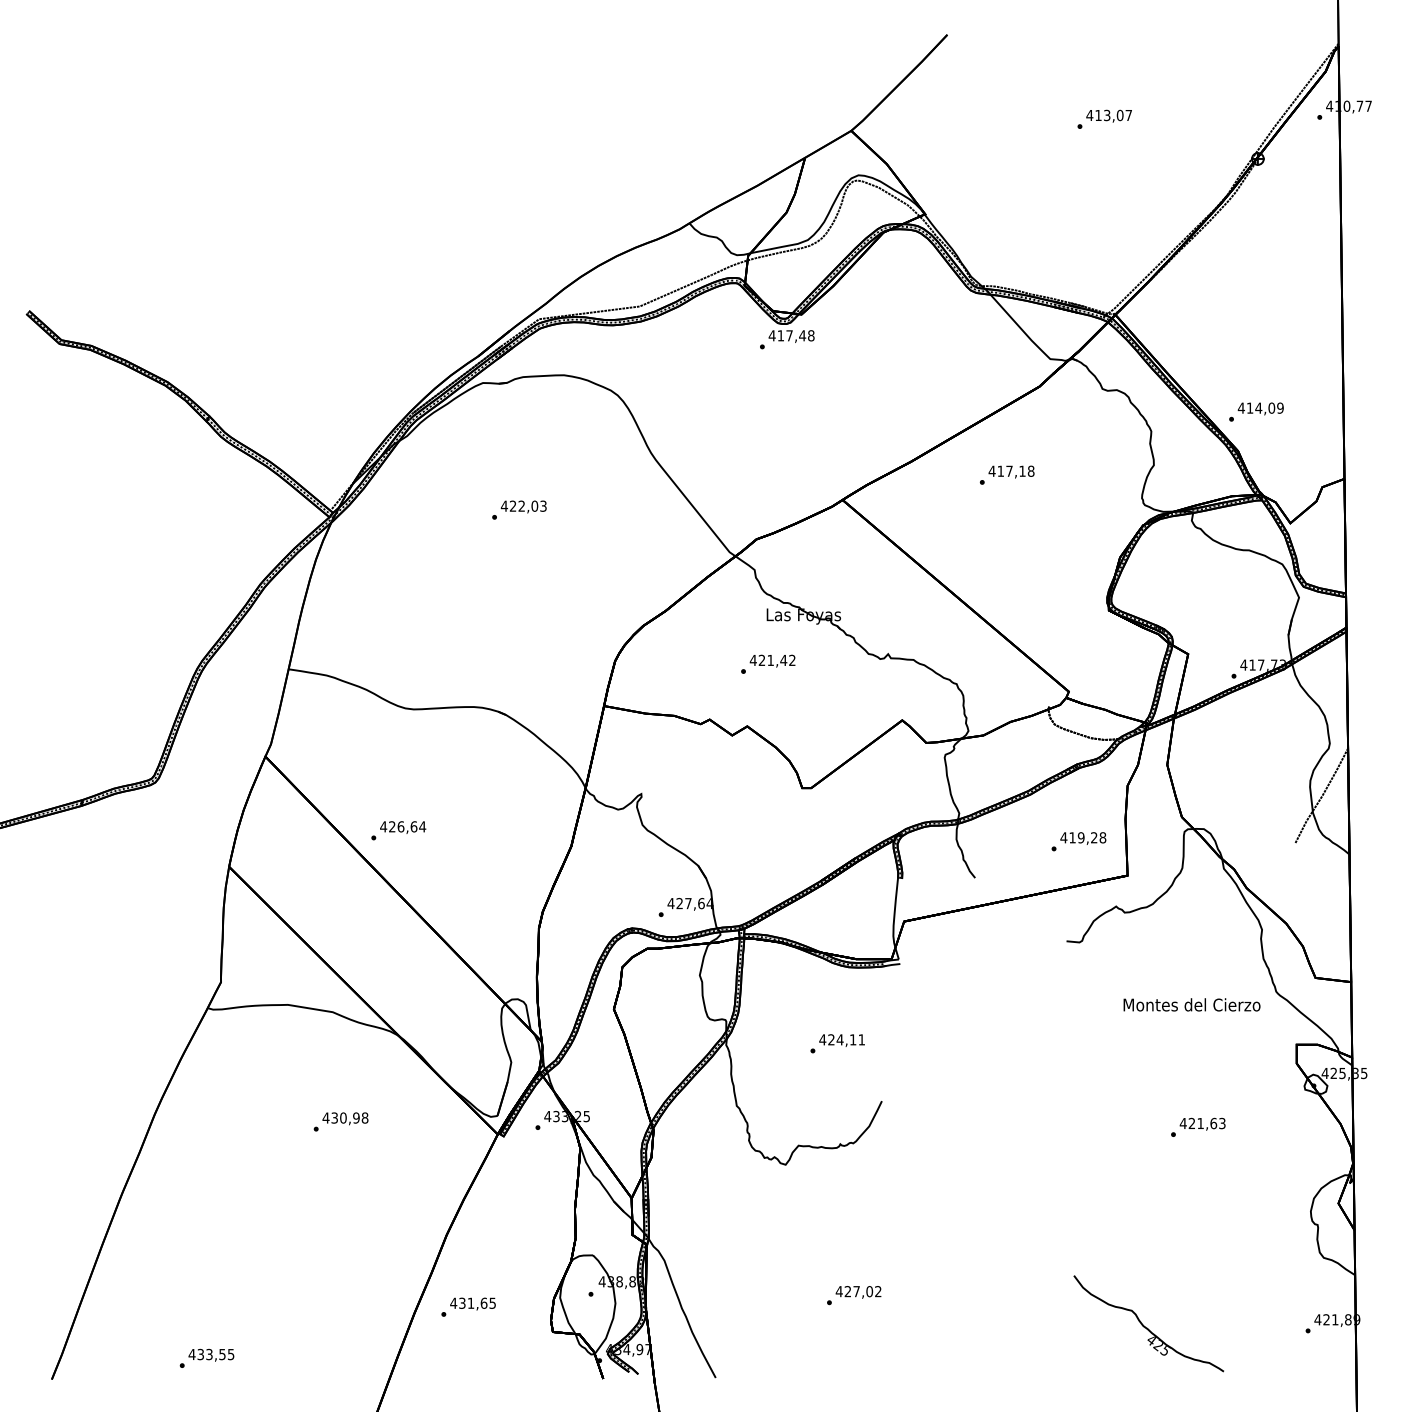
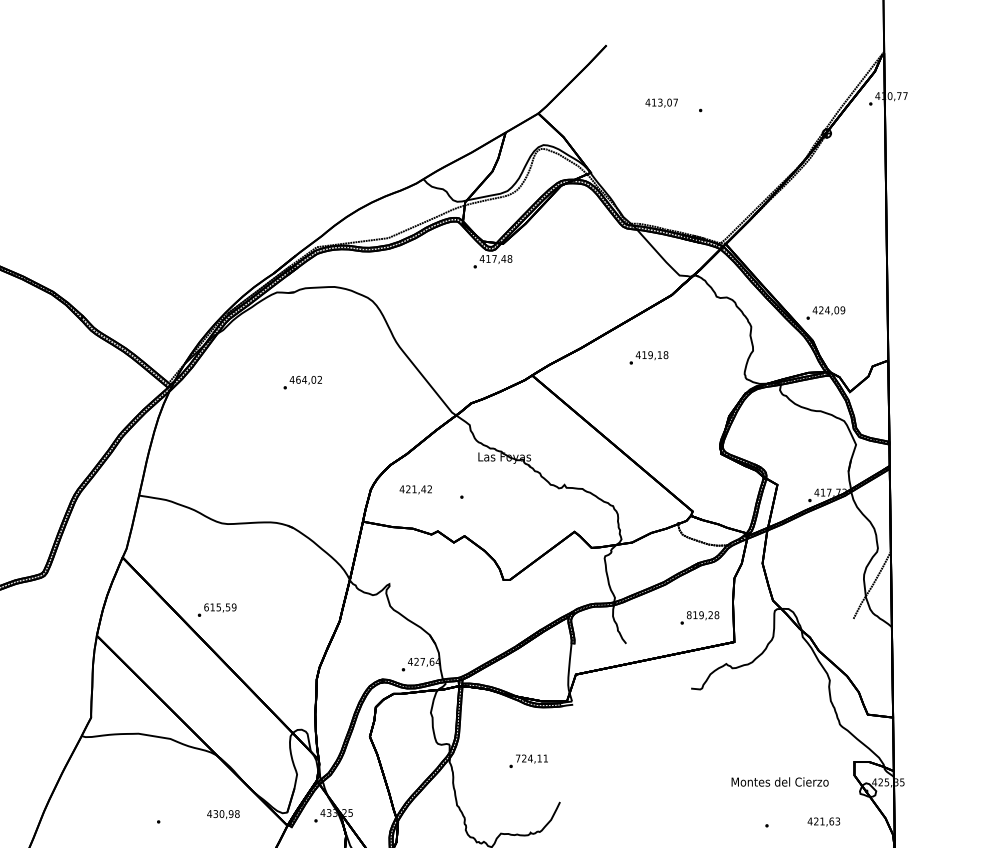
text: (1108, 115) -> (661, 102), moved
text: (1249, 407) -> (820, 309), 414,09 -> 424,09
text: (1009, 470) -> (650, 354), 417,18 -> 419,18
text: (527, 505) -> (308, 379), 422,03 -> 464,02
text: (772, 660) -> (415, 489), moved
text: (403, 826) -> (220, 607), 426,64 -> 615,59
text: (1063, 837) -> (688, 614), 419,28 -> 819,28
text: (1191, 1004) -> (779, 781), moved
text: (822, 1039) -> (517, 758), 424,11 -> 724,11
text: (345, 1118) -> (223, 814), moved
text: (1202, 1123) -> (823, 821), moved

